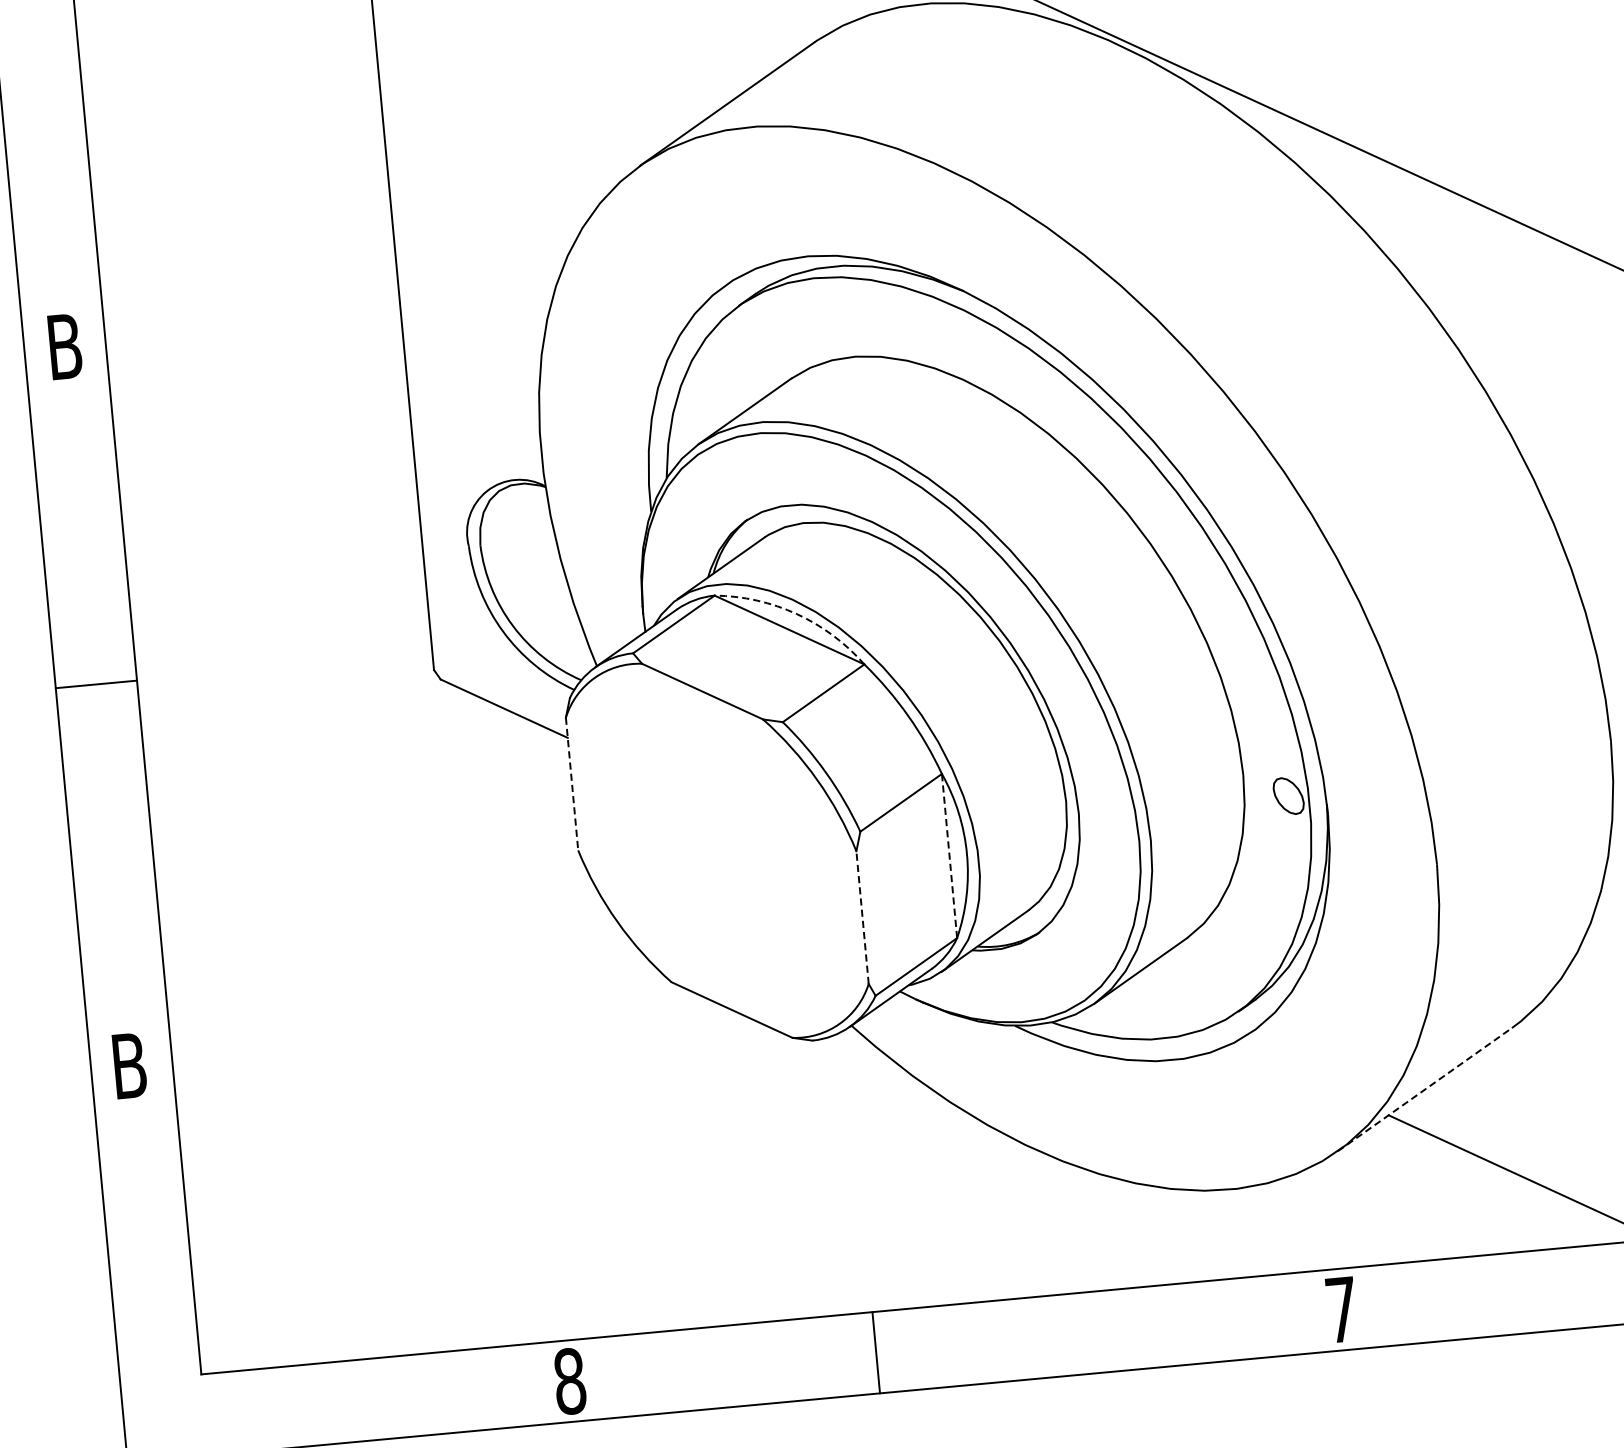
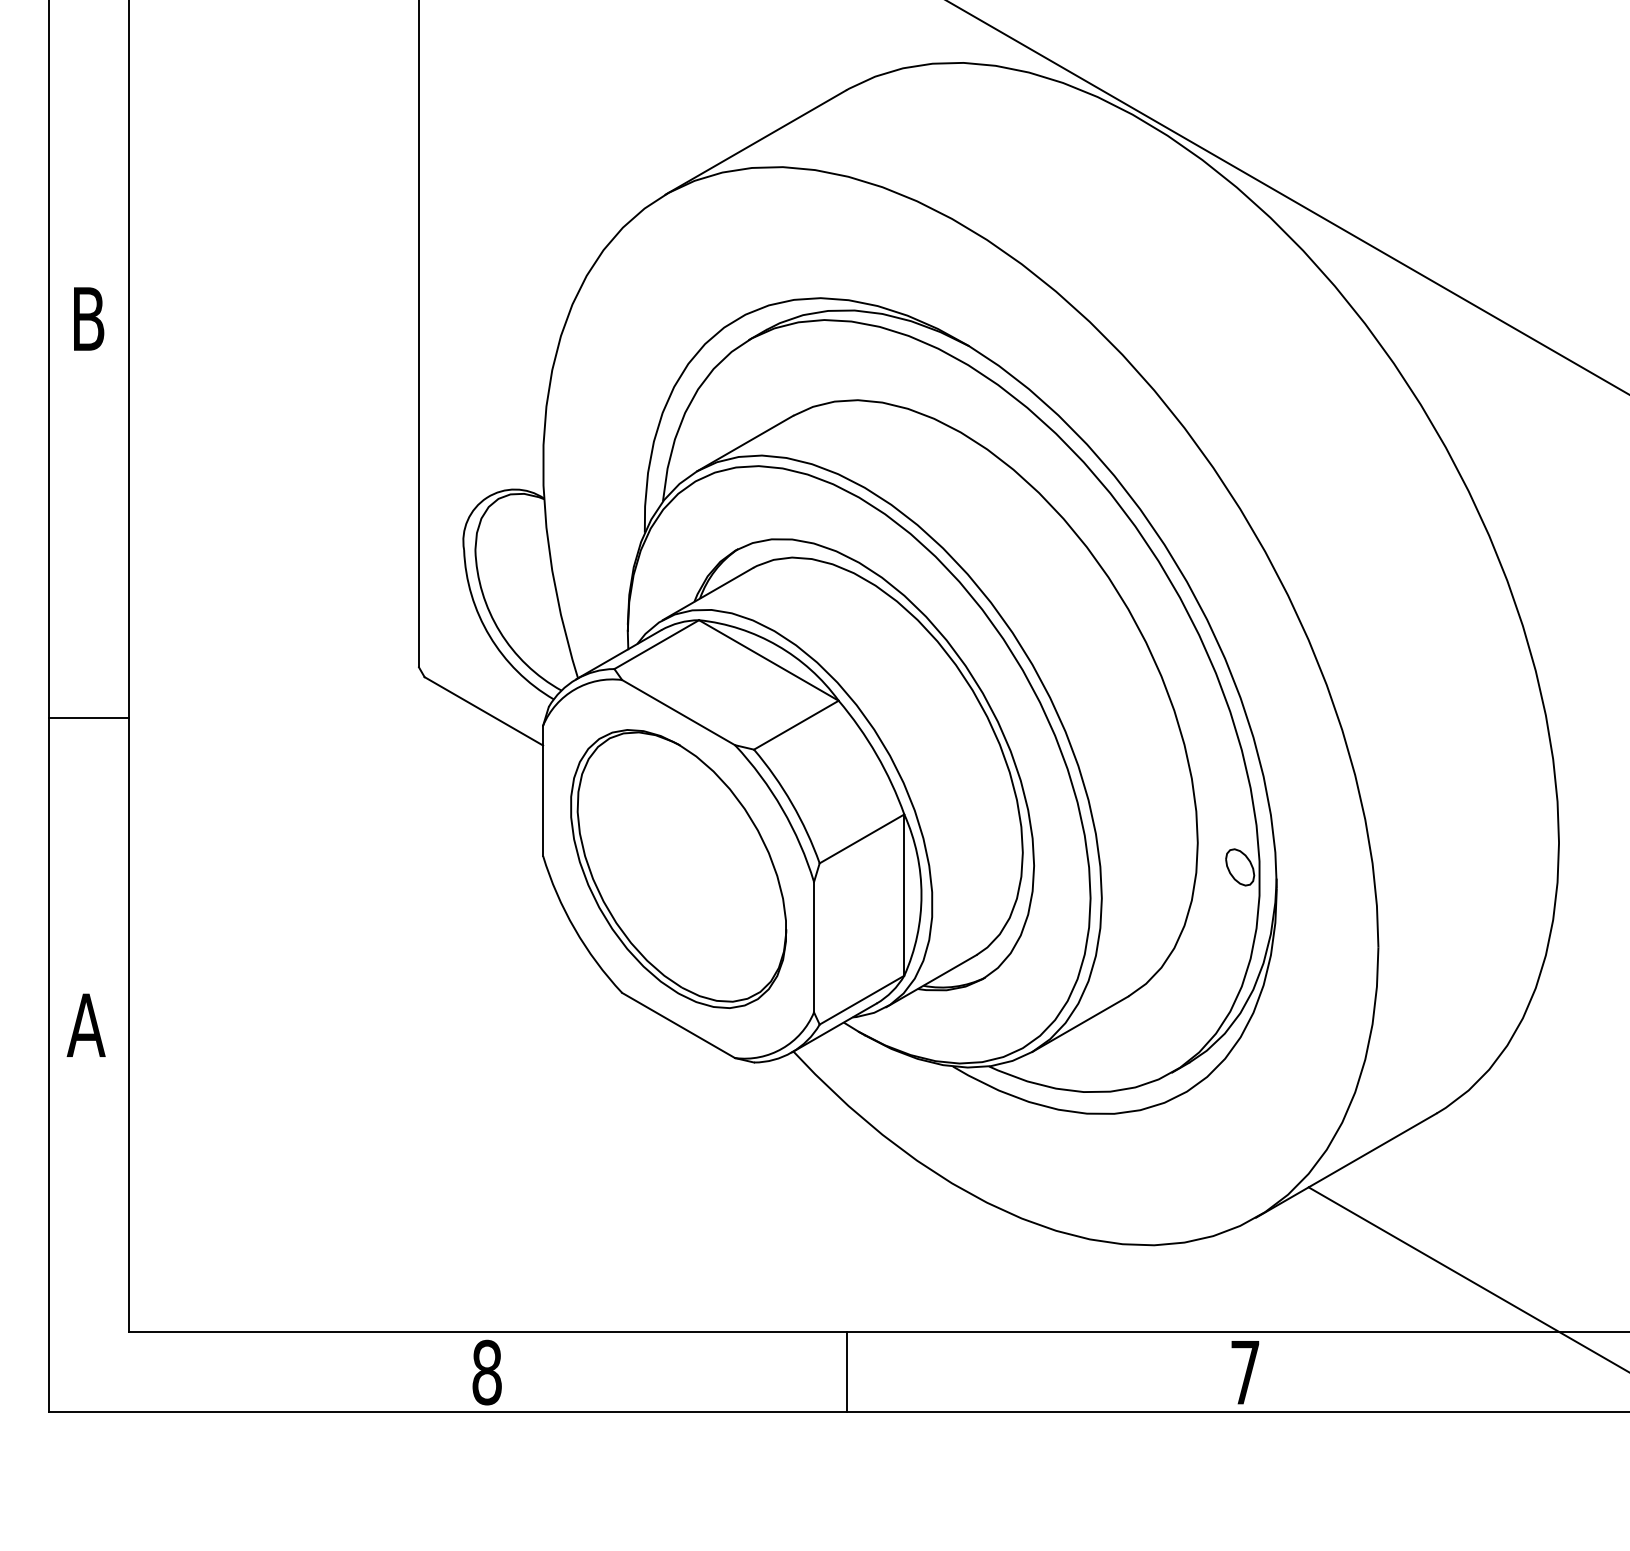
arc: (796, 613) -> (777, 645), dashed -> solid
line: (96, 684) -> (88, 717), moved
line: (572, 784) -> (543, 791), dashed -> solid
part: (717, 850) -> (678, 868), added
line: (949, 856) -> (904, 895), dashed -> solid
line: (862, 916) -> (814, 946), dashed -> solid
text: (128, 1065) -> (85, 1024), B -> A
line: (1425, 1089) -> (1346, 1165), dashed -> solid
line: (876, 1352) -> (847, 1372), moved

